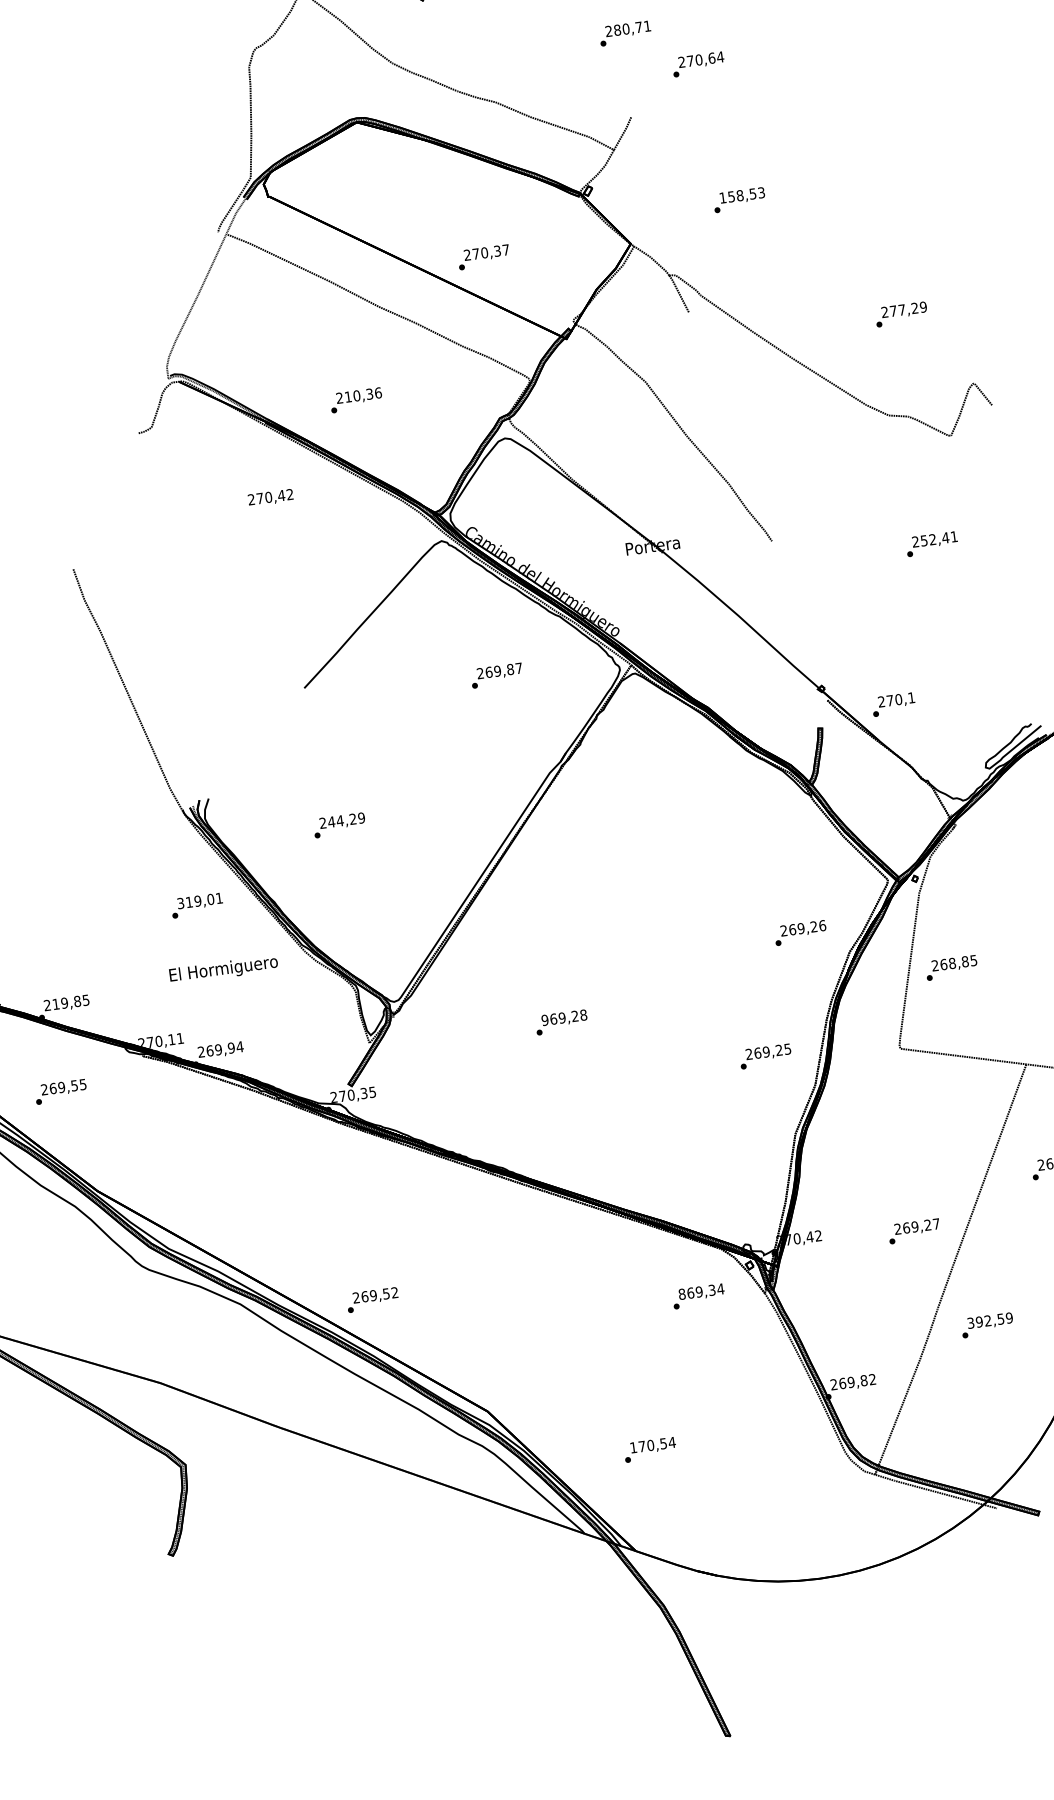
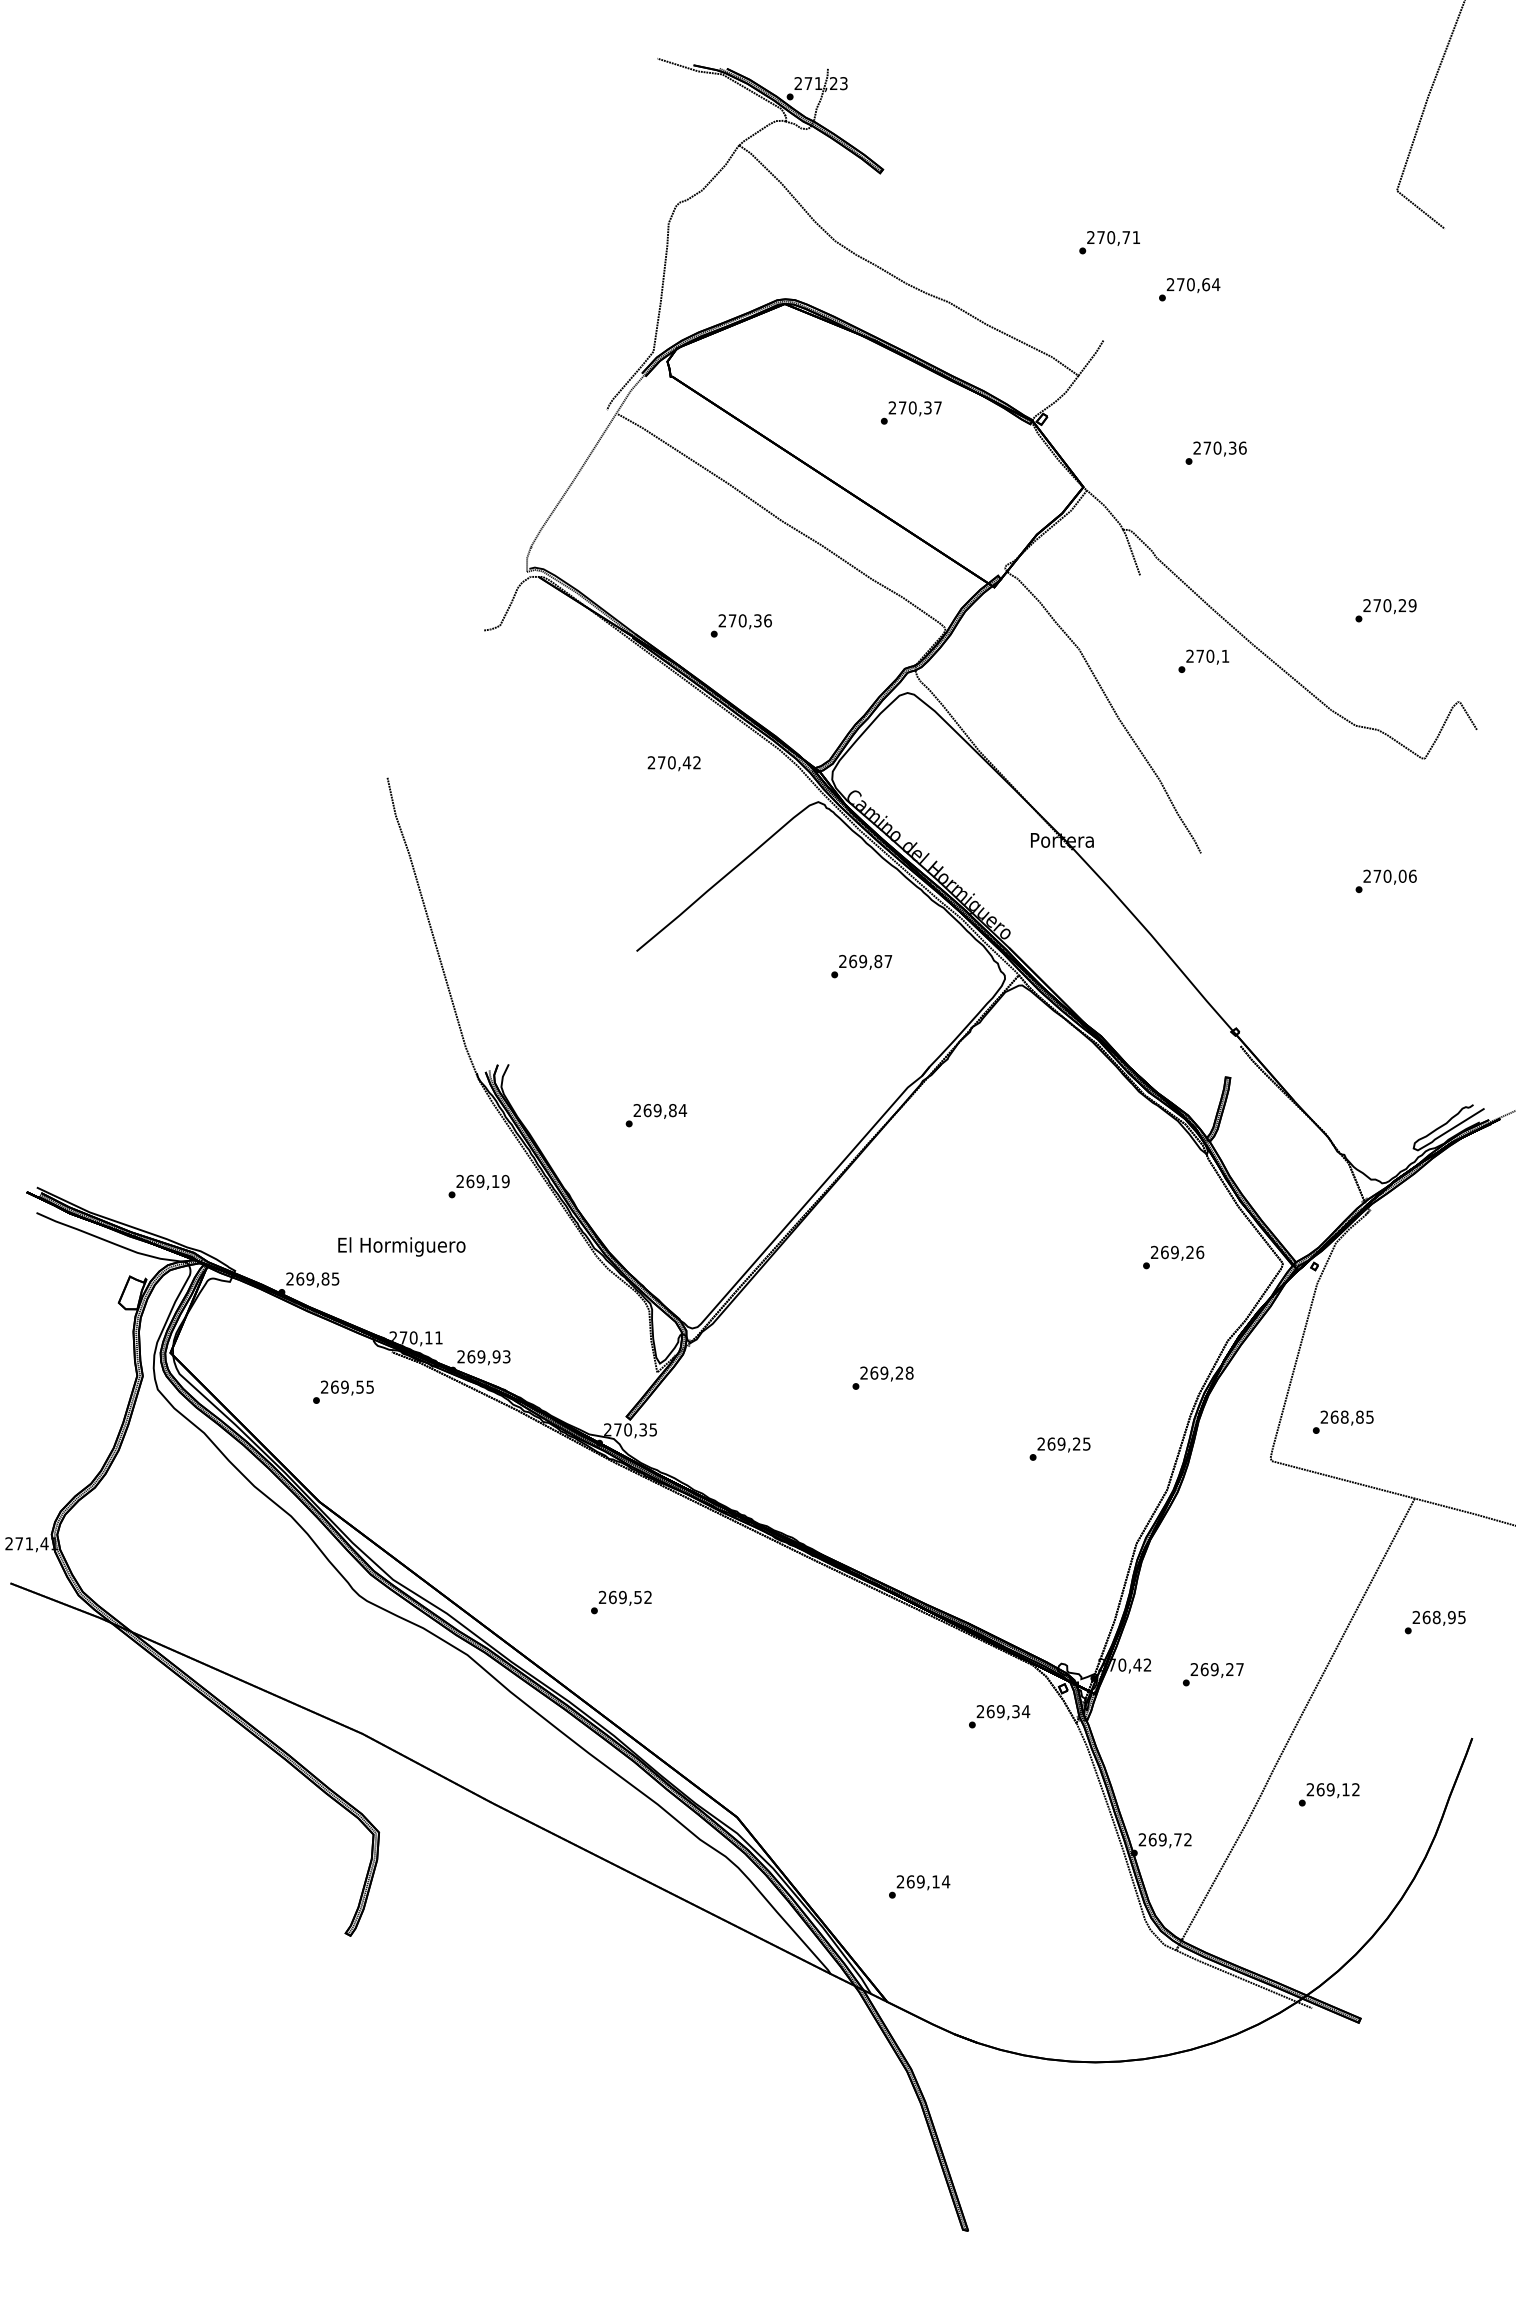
text: (617, 30) -> (1100, 237), 280,71 -> 270,71
text: (741, 194) -> (1219, 447), 158,53 -> 270,36
text: (484, 256) -> (911, 412), moved
text: (902, 309) -> (1387, 605), 277,29 -> 270,29
text: (348, 396) -> (732, 620), 210,36 -> 270,36
text: (270, 497) -> (673, 763), moved
text: (938, 538) -> (1394, 875), 252,41 -> 270,06
text: (893, 703) -> (1203, 660), moved
text: (346, 820) -> (665, 1110), 244,29 -> 269,84
text: (199, 900) -> (482, 1181), 319,01 -> 269,19
text: (800, 933) -> (1173, 1257), moved
text: (950, 967) -> (1342, 1421), moved
text: (223, 969) -> (401, 1246), moved
text: (56, 1003) -> (300, 1278), 219,85 -> 269,85
text: (545, 1019) -> (864, 1372), 969,28 -> 269,28
text: (239, 1046) -> (506, 1356), 269,94 -> 269,93
text: (765, 1056) -> (1059, 1448), moved
text: (60, 1091) -> (343, 1391), moved
text: (914, 1231) -> (1213, 1674), moved
text: (682, 1294) -> (980, 1711), 869,34 -> 269,34
text: (372, 1300) -> (621, 1602), moved
text: (989, 1320) -> (1332, 1789), 392,59 -> 269,12
text: (863, 1380) -> (1177, 1839), 269,82 -> 269,72
text: (647, 1445) -> (917, 1881), 170,54 -> 269,14

